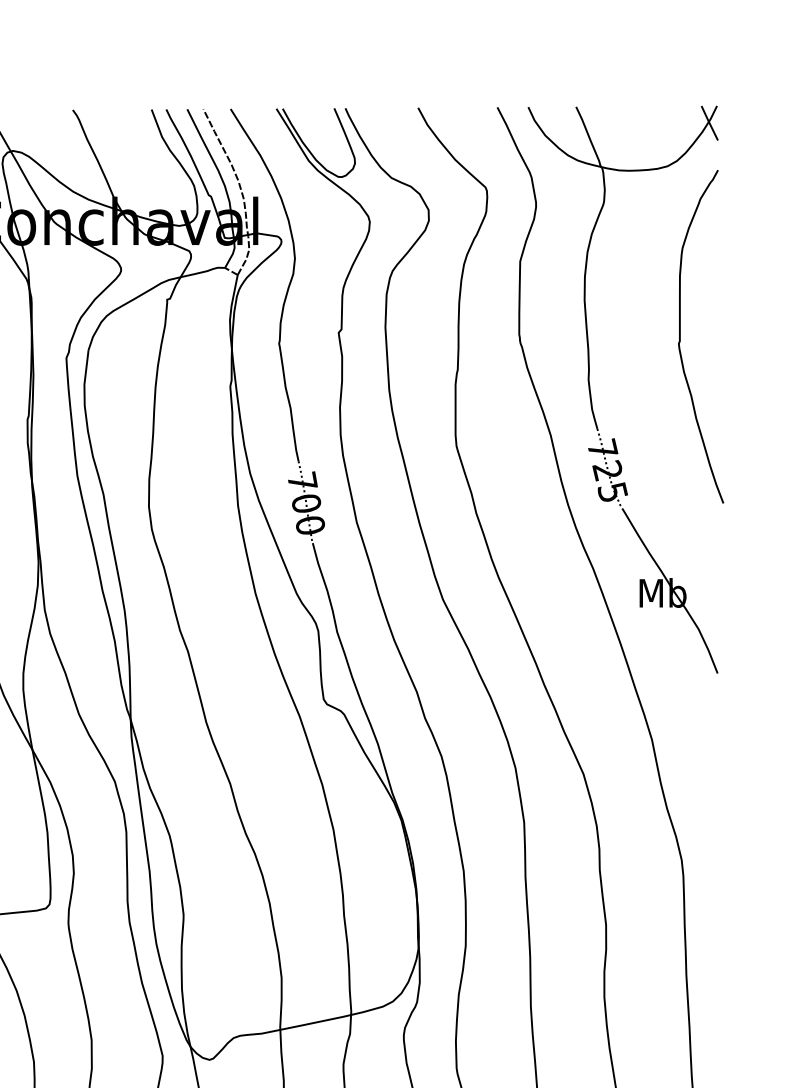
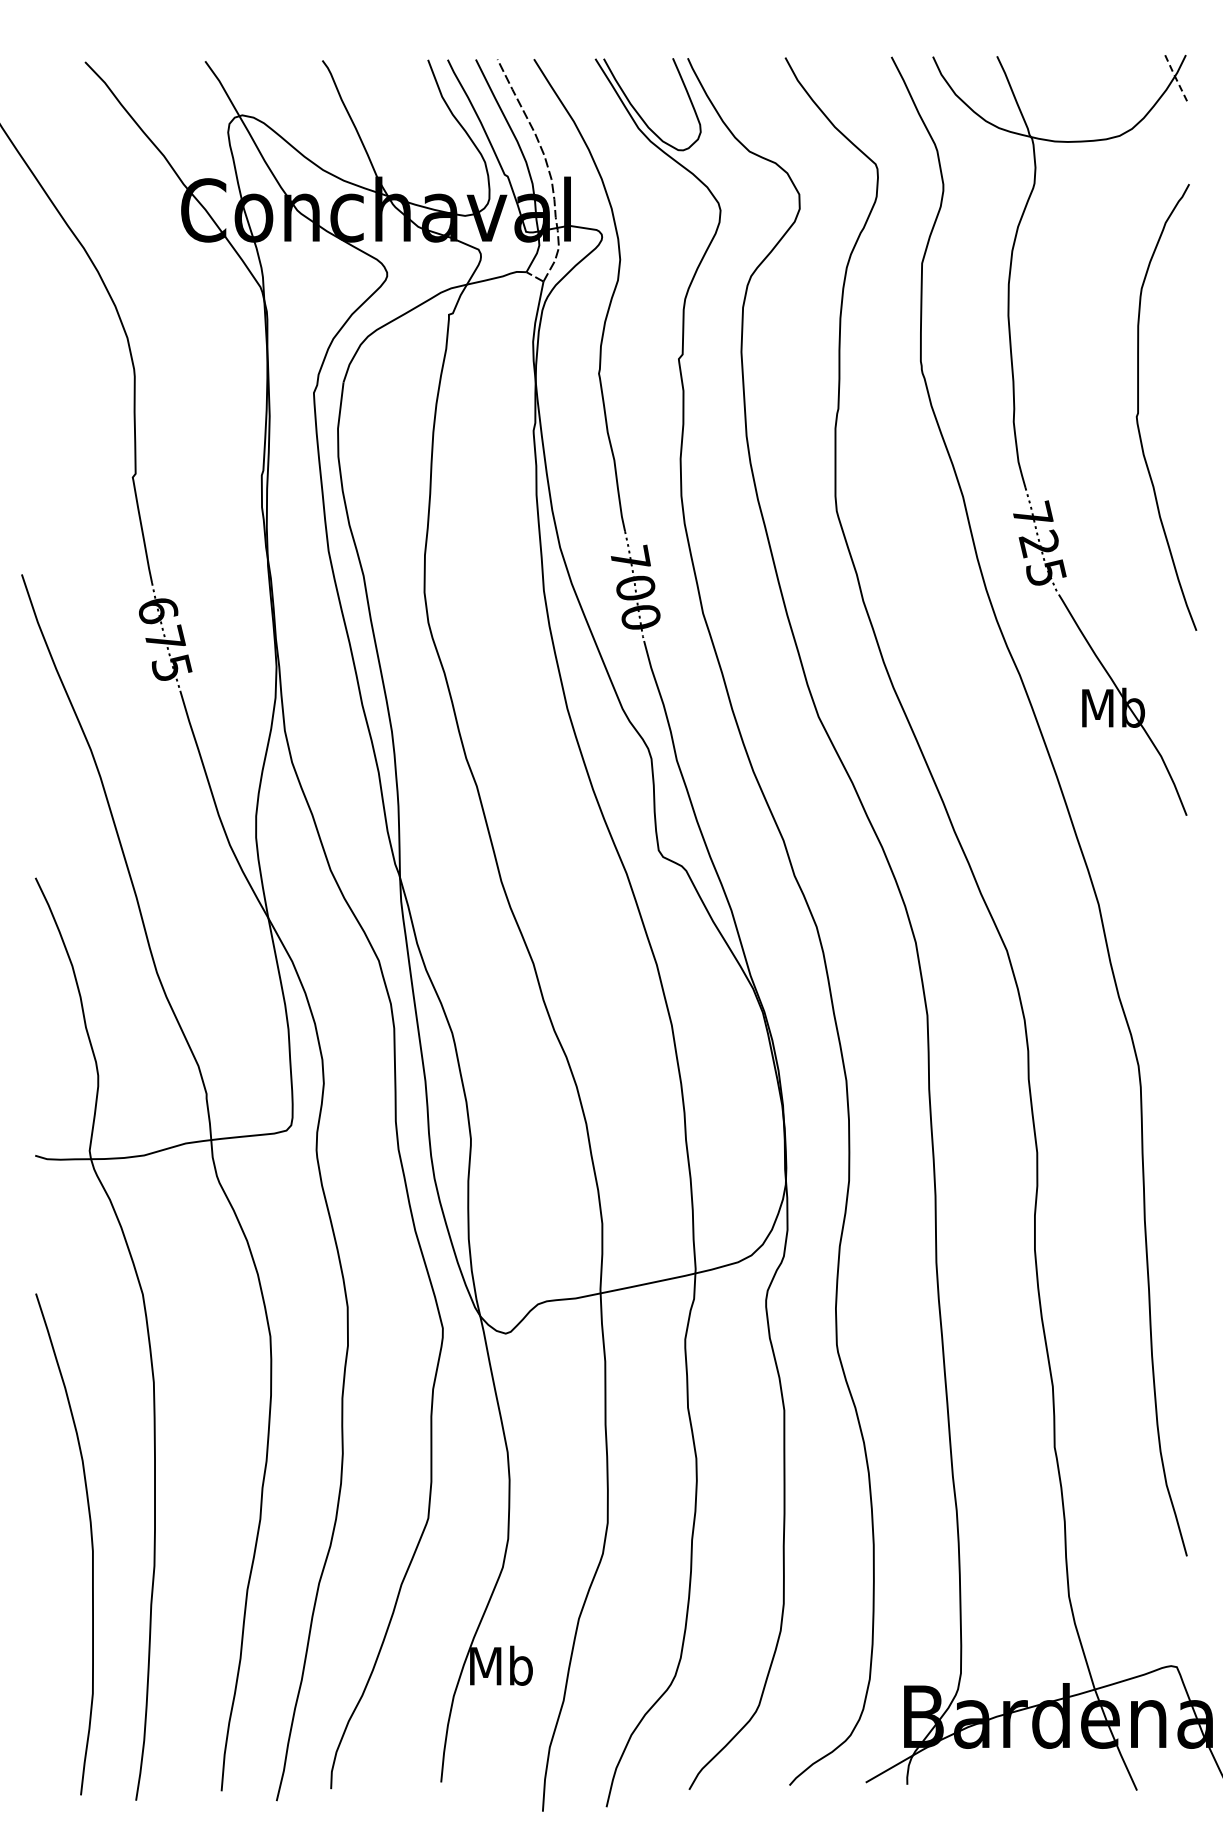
line: (709, 123) -> (1175, 78), solid -> dashed
curve: (680, 336) -> (1138, 407), moved

